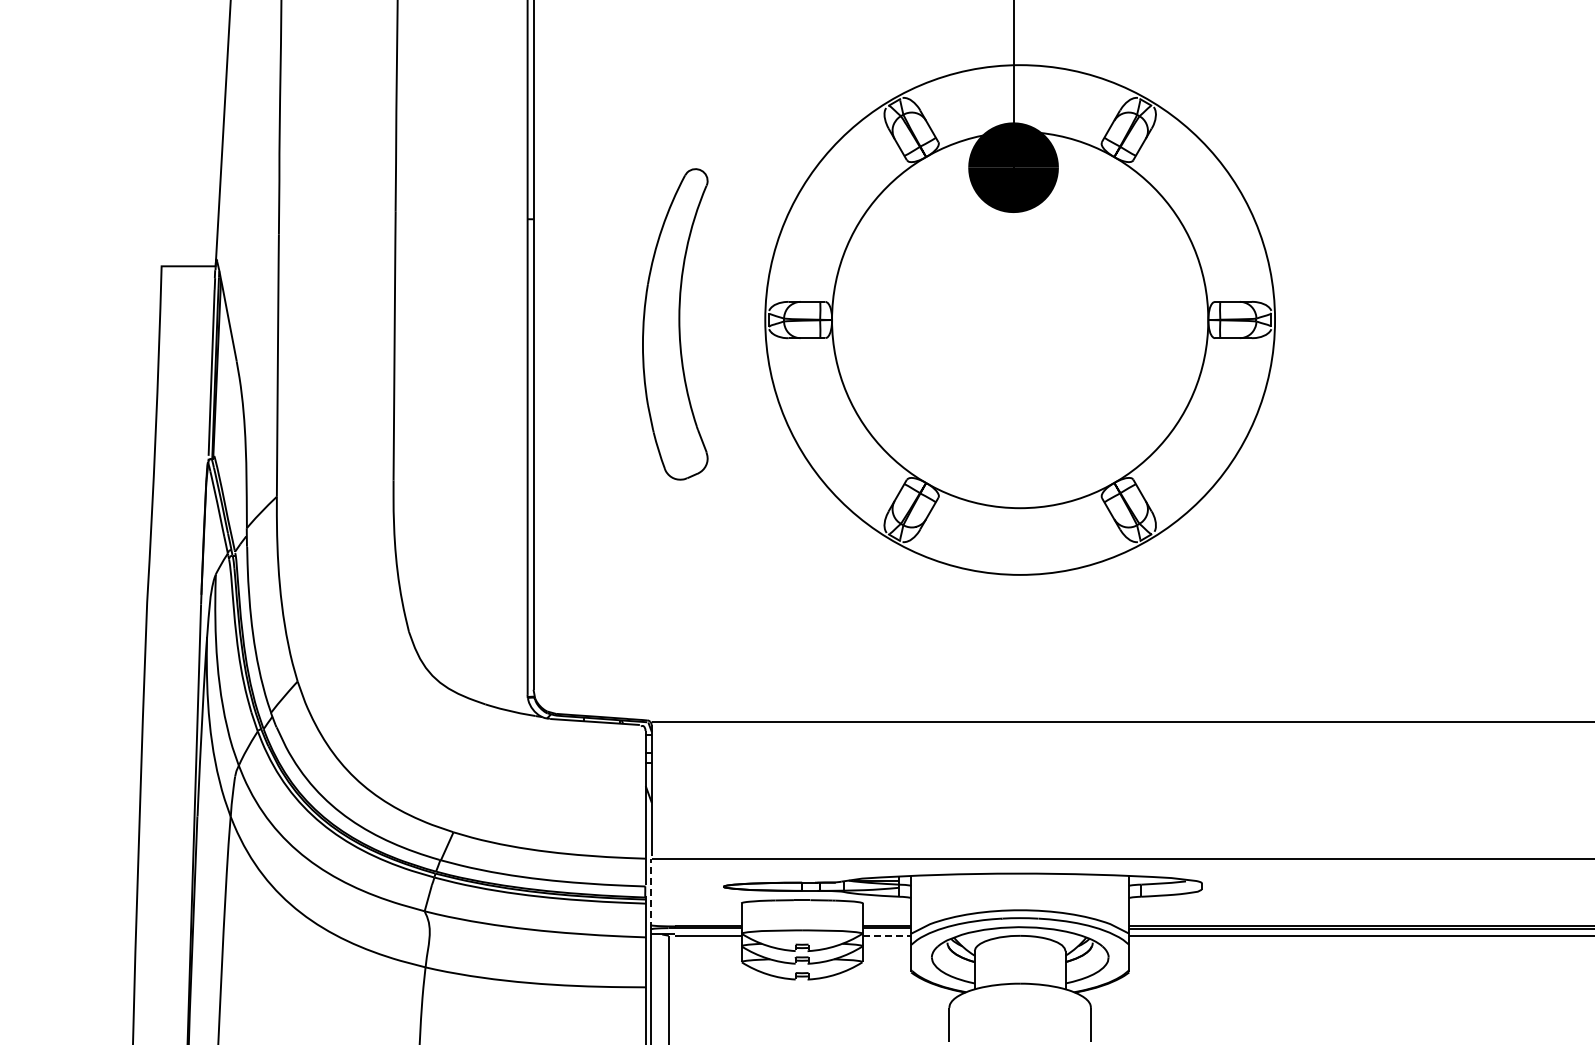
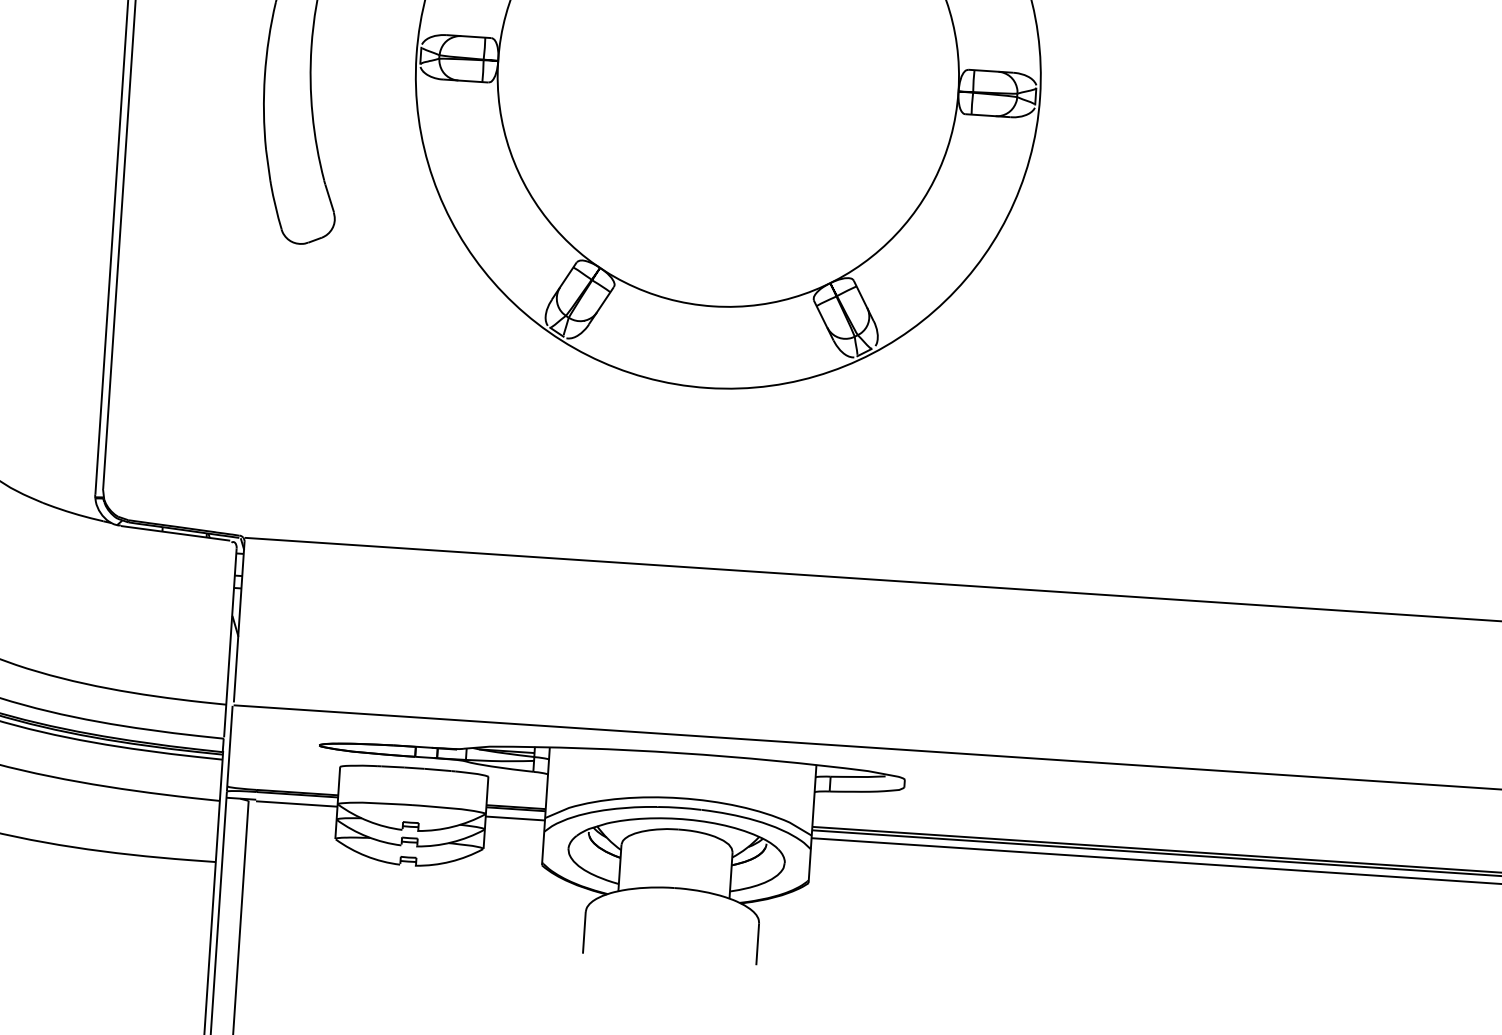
line: (650, 893) -> (229, 747), dashed -> solid
line: (887, 935) -> (516, 818), dashed -> solid

